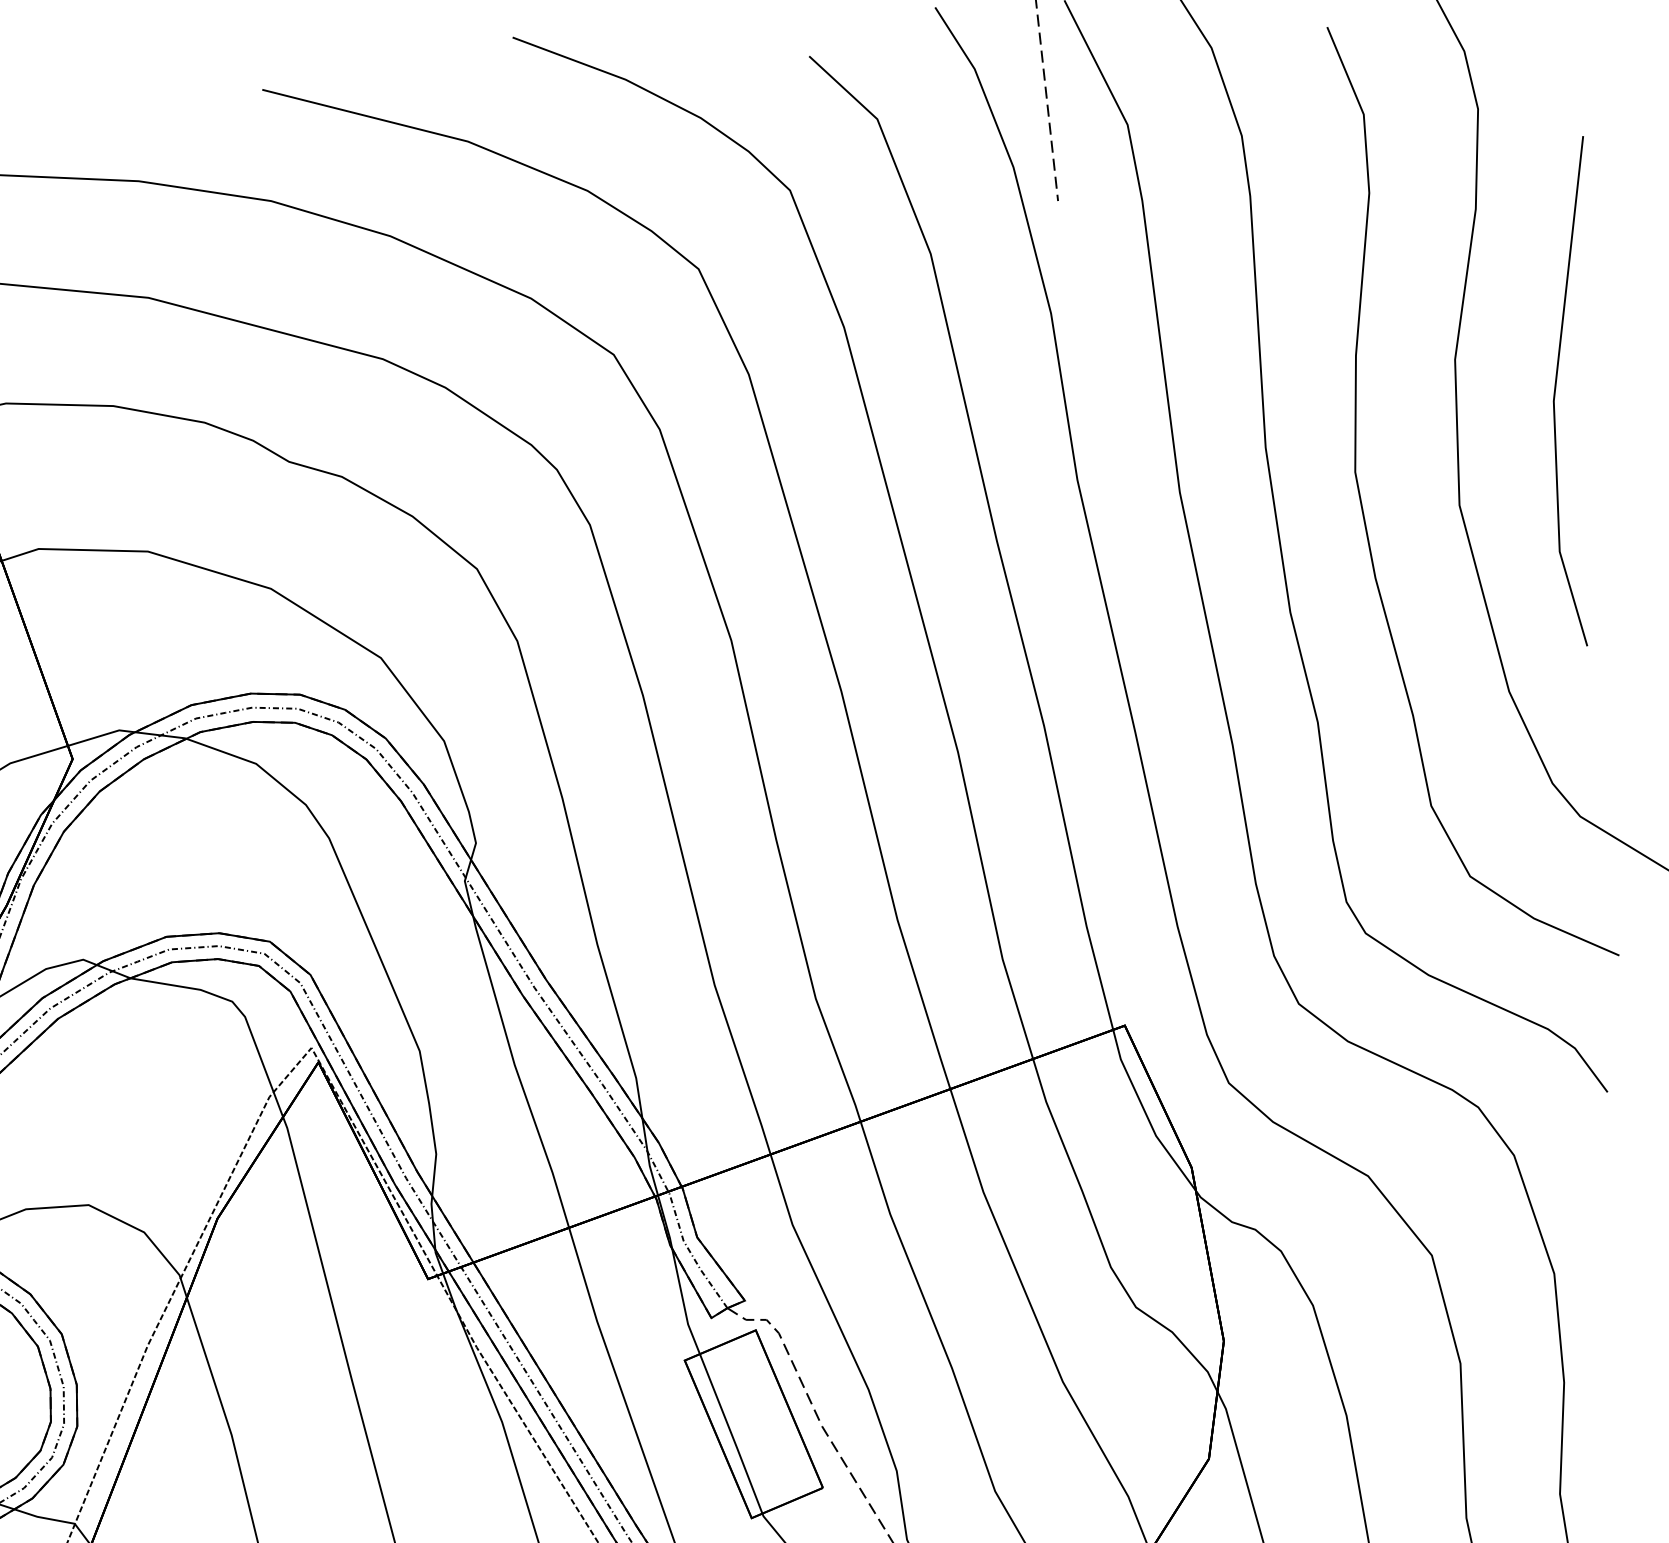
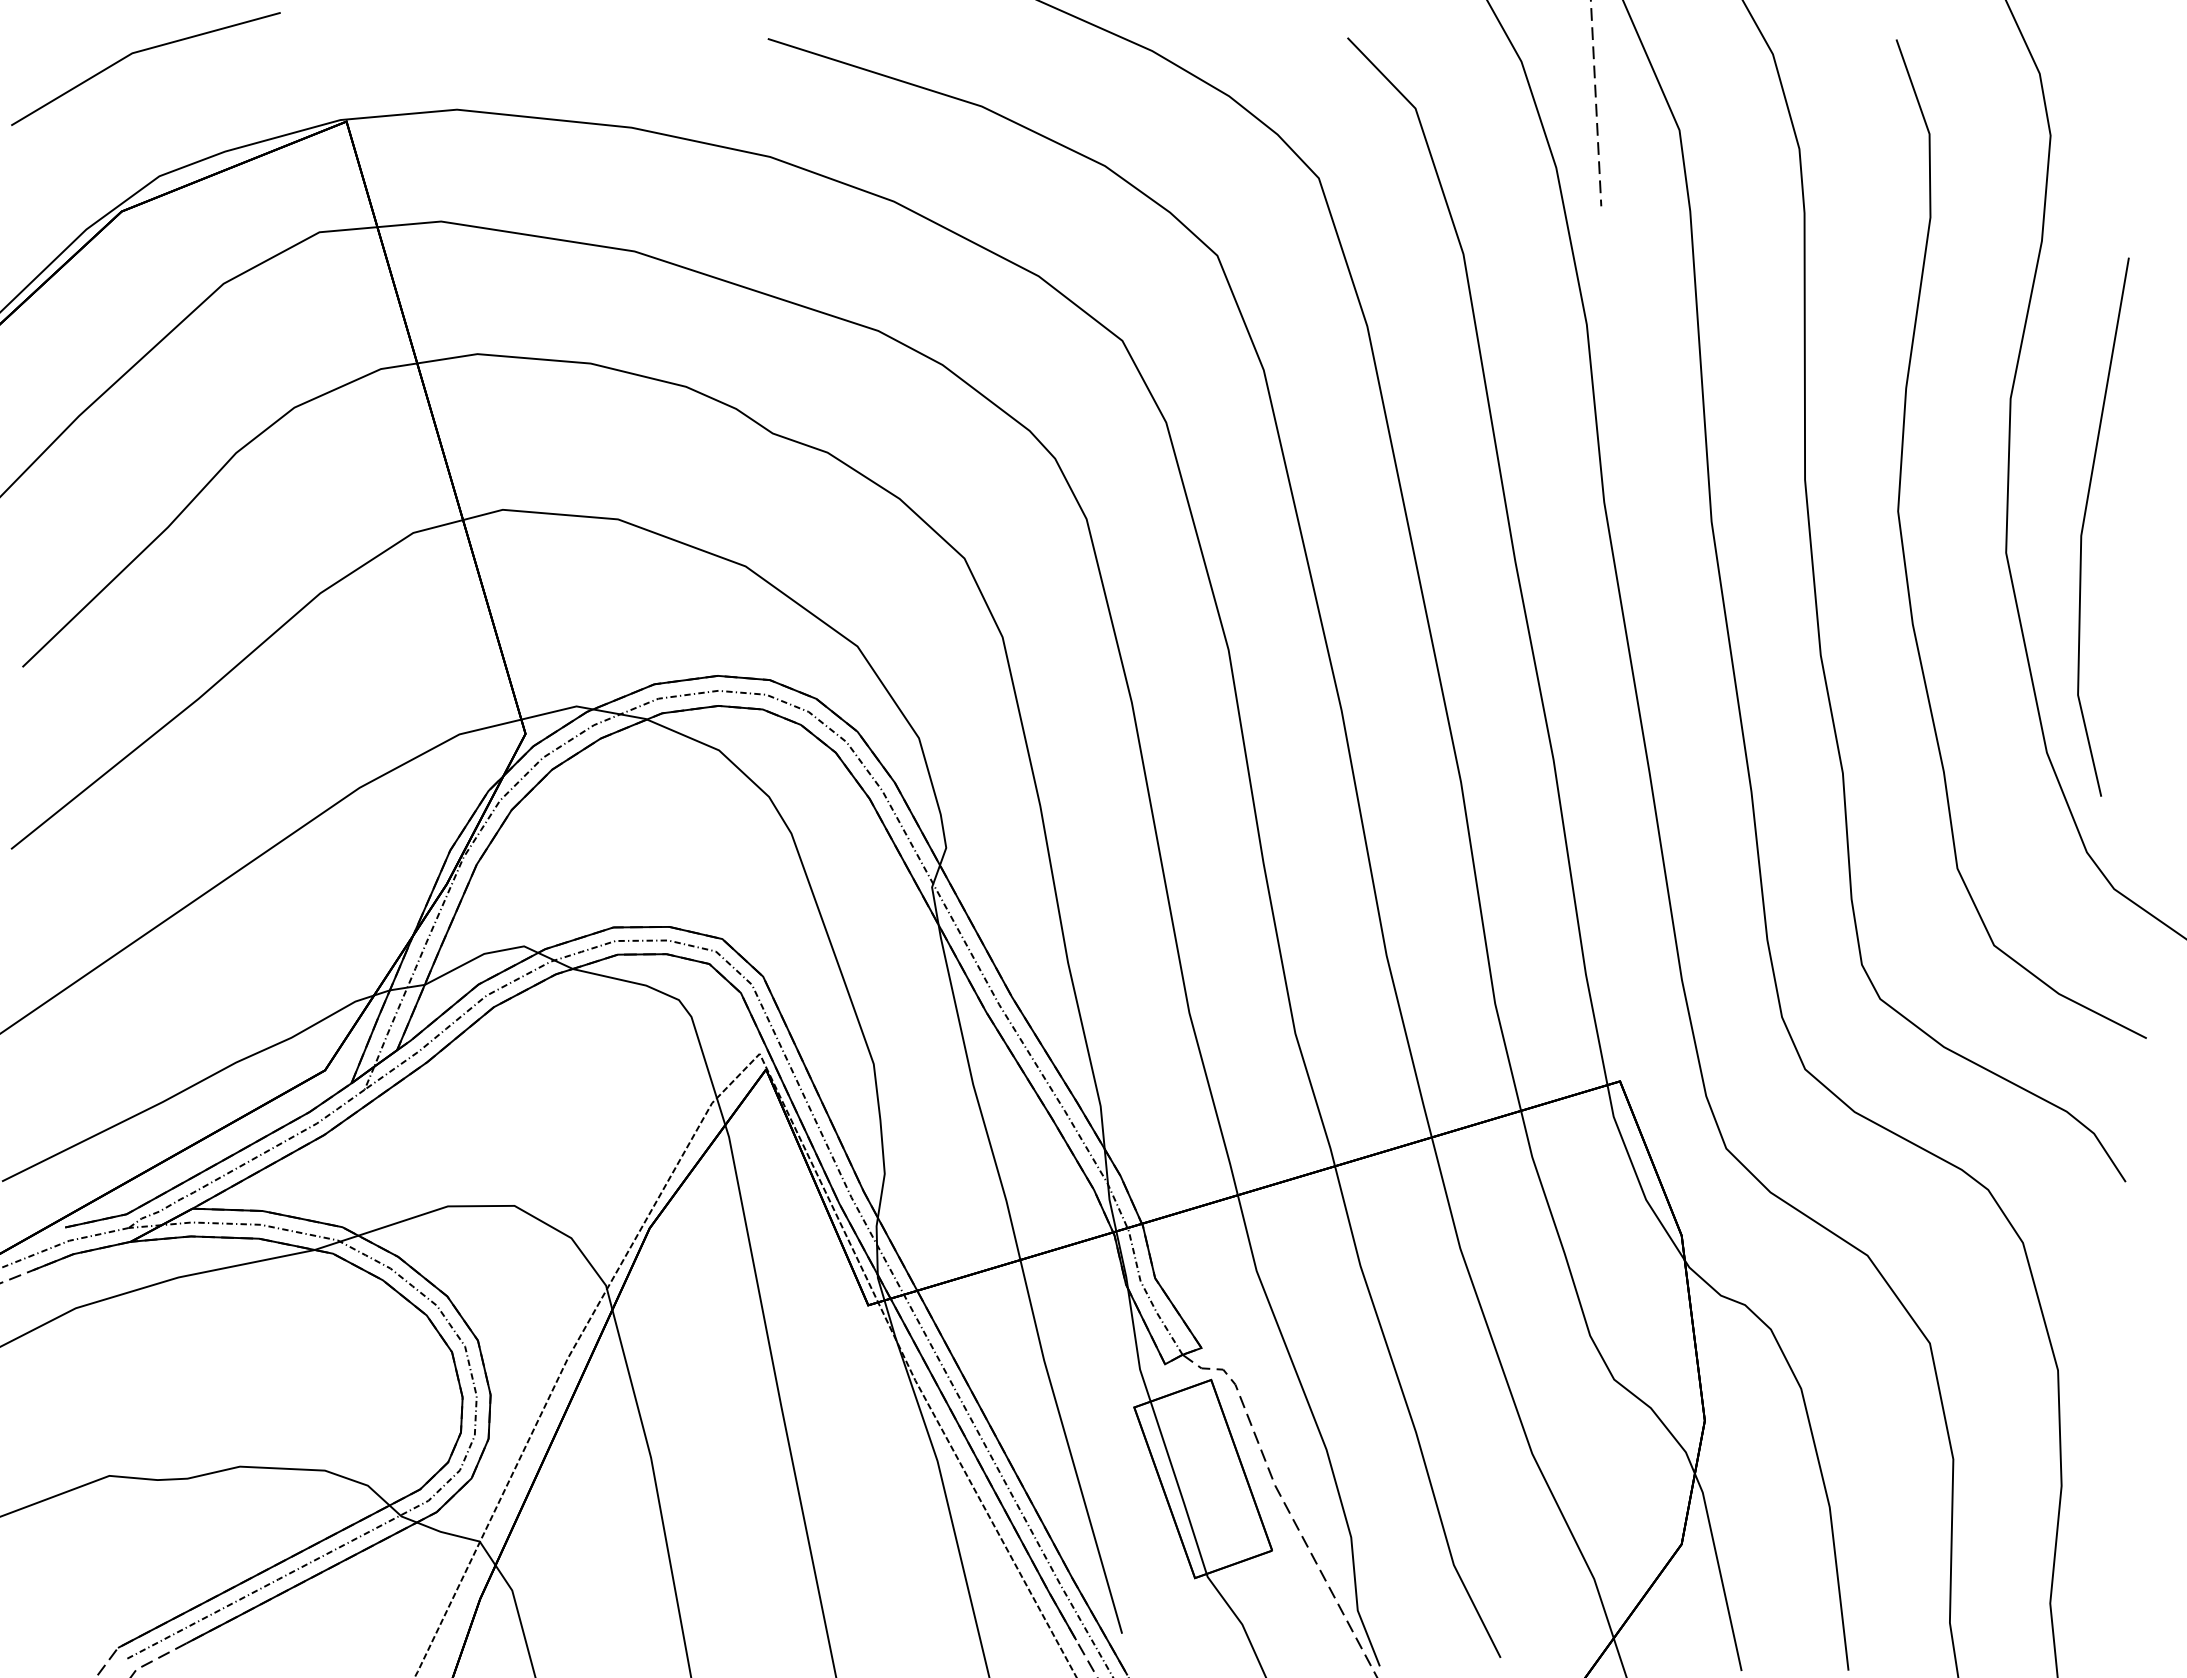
part: (1556, 390) -> (2084, 524), moved

